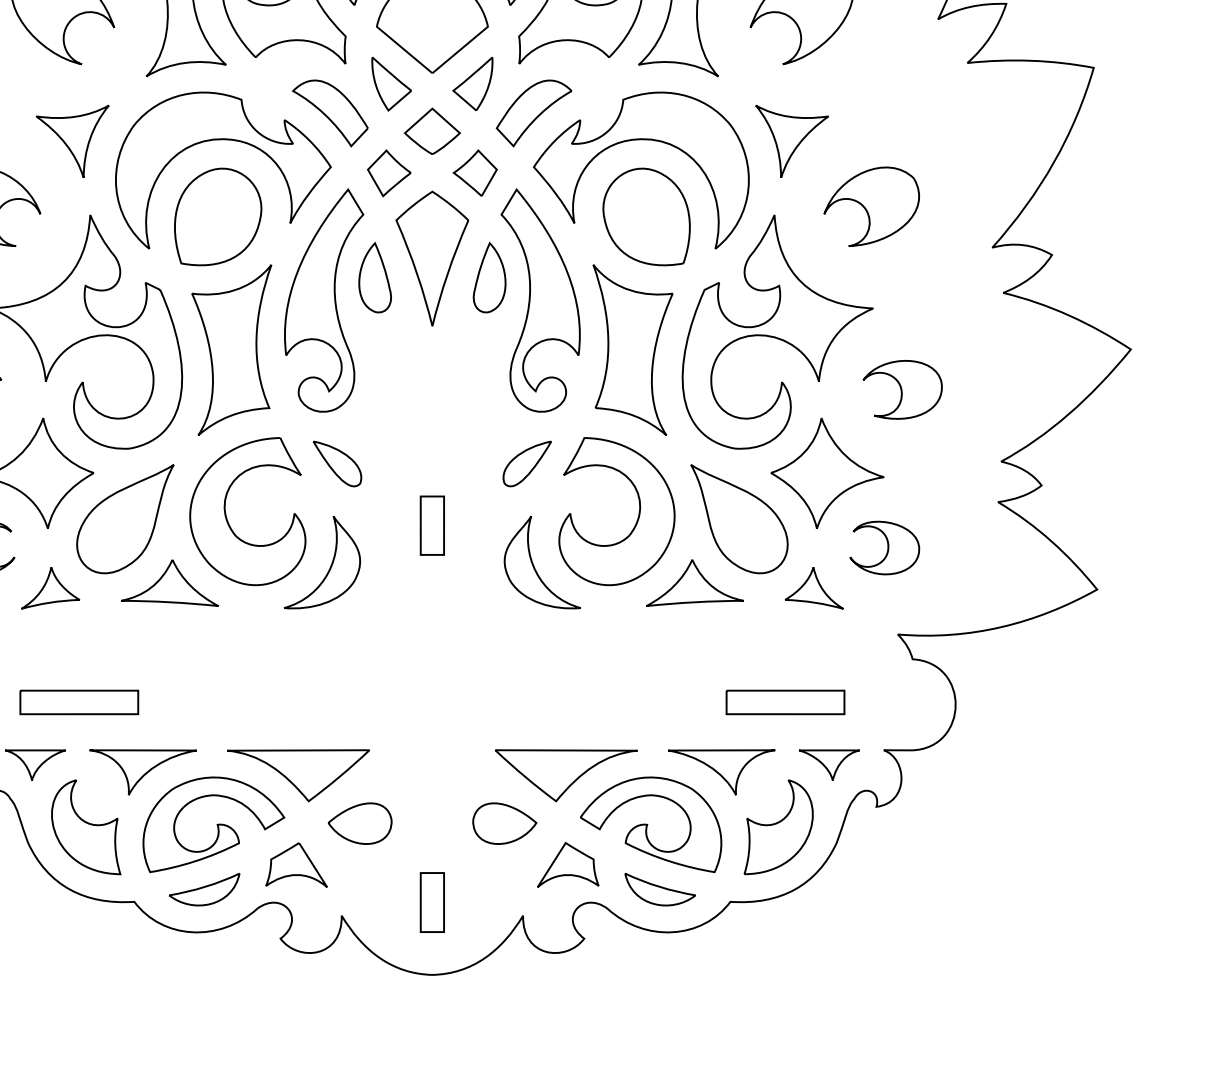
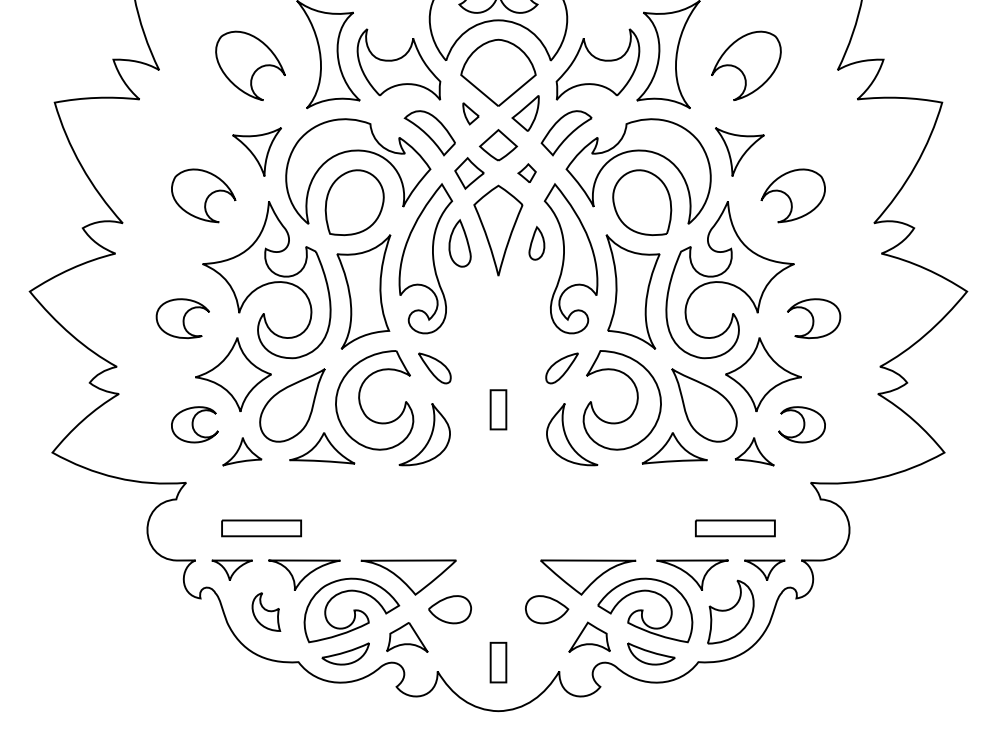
part: (390, 84) -> (470, 113), size x0.6
part: (474, 173) -> (526, 173), size x0.6
part: (489, 277) -> (536, 243), size x0.7
part: (86, 826) -> (266, 611), size x0.6

